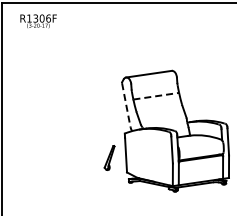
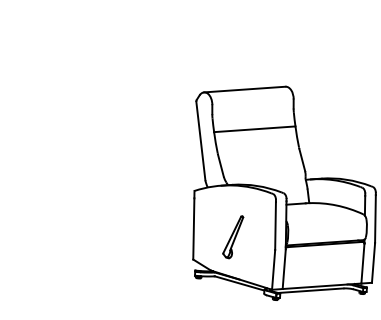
line: (156, 96) -> (255, 129), dashed -> solid
line: (126, 105) -> (201, 141), dashed -> solid
part: (109, 157) -> (233, 236), moved

